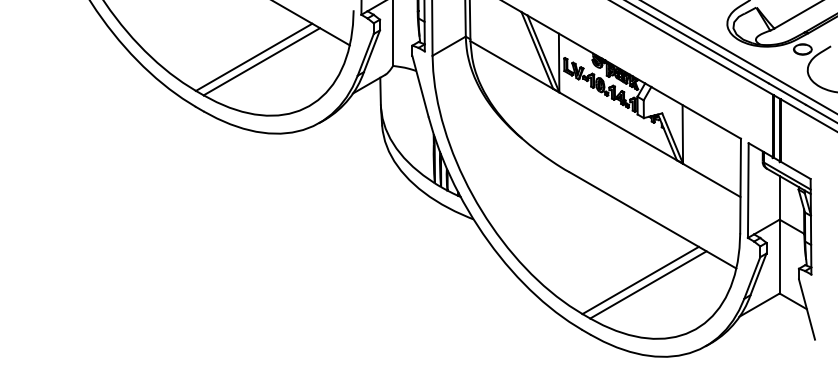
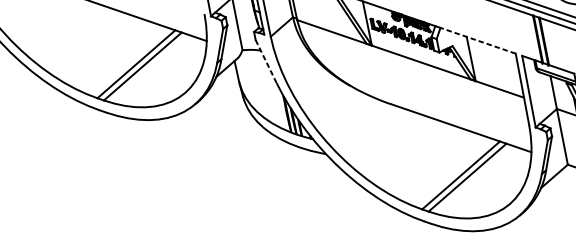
line: (420, 86) -> (266, 61), solid -> dashed
line: (696, 112) -> (478, 40), solid -> dashed

